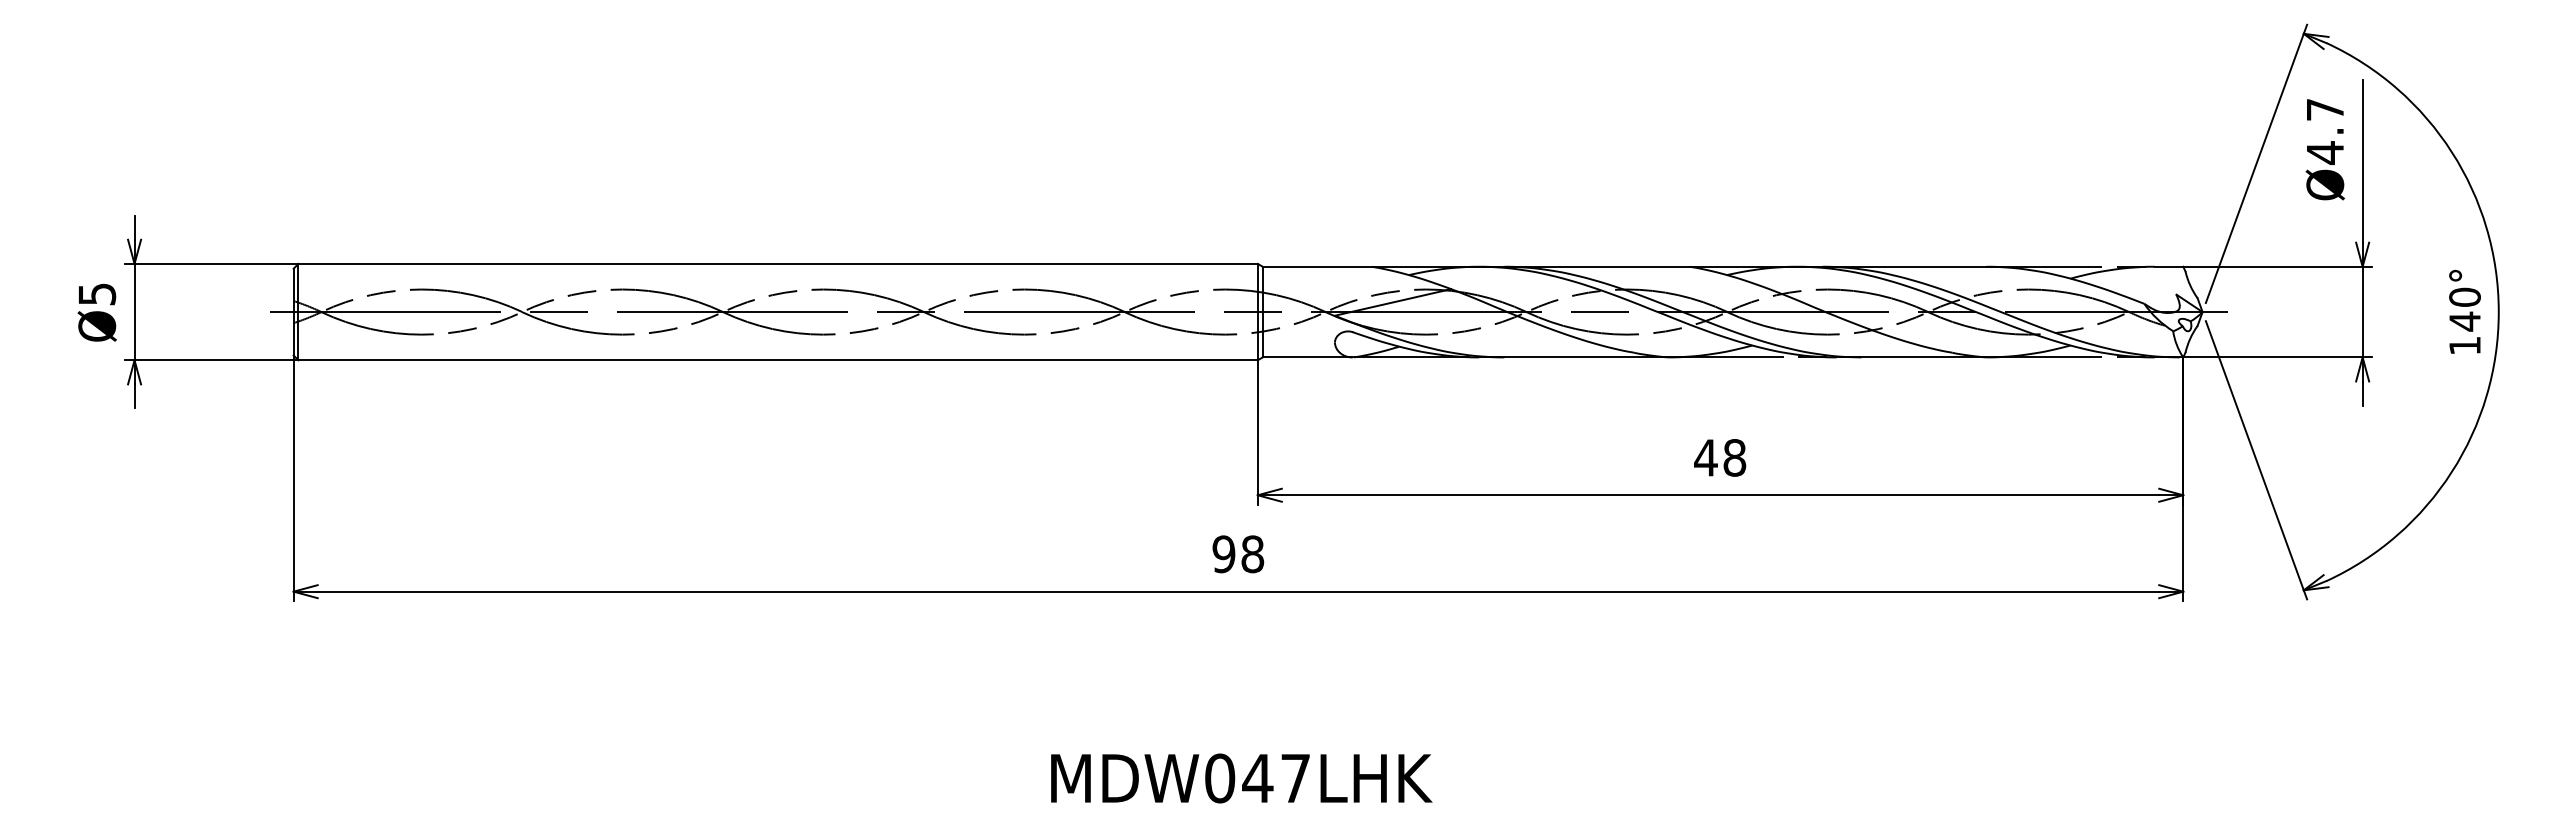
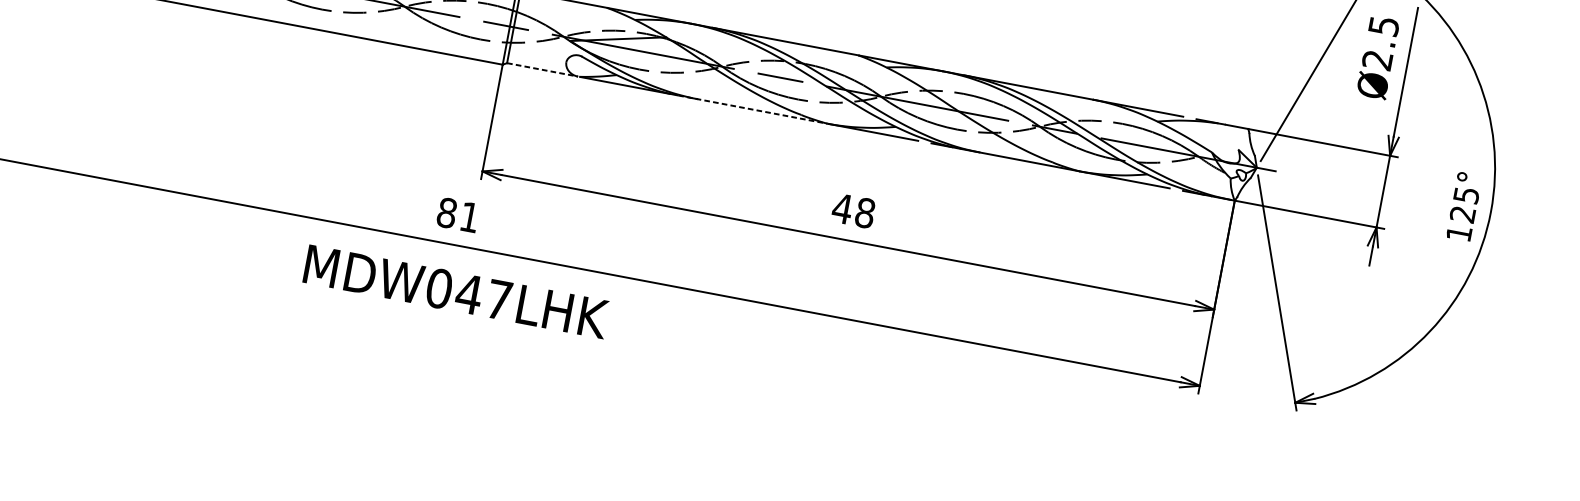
text: (2325, 131) -> (1380, 43), Ø4.7 -> Ø2.5
text: (2464, 309) -> (1464, 204), 140° -> 125°
line: (1307, 357) -> (542, 69), solid -> dashed
line: (1574, 357) -> (753, 109), solid -> dashed
text: (1238, 554) -> (458, 215), 98 -> 81
text: (1241, 778) -> (456, 291), moved

